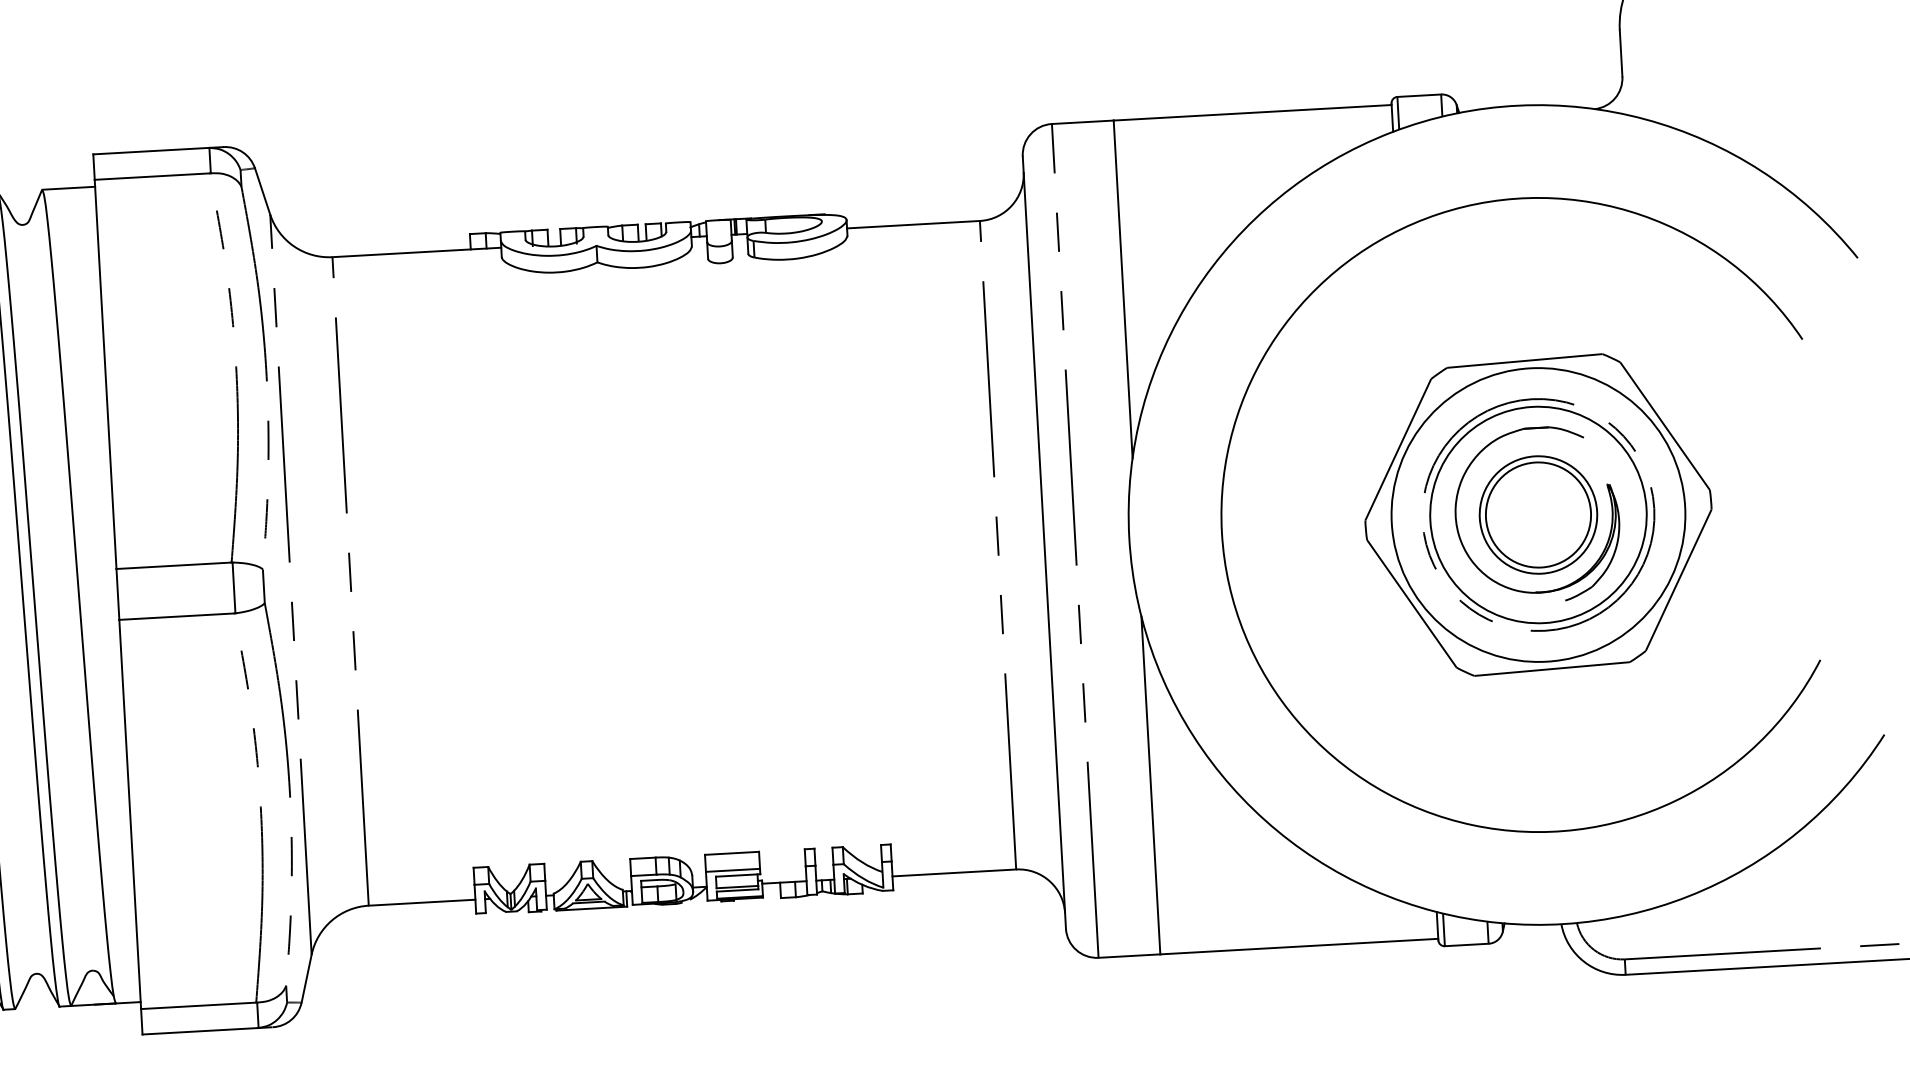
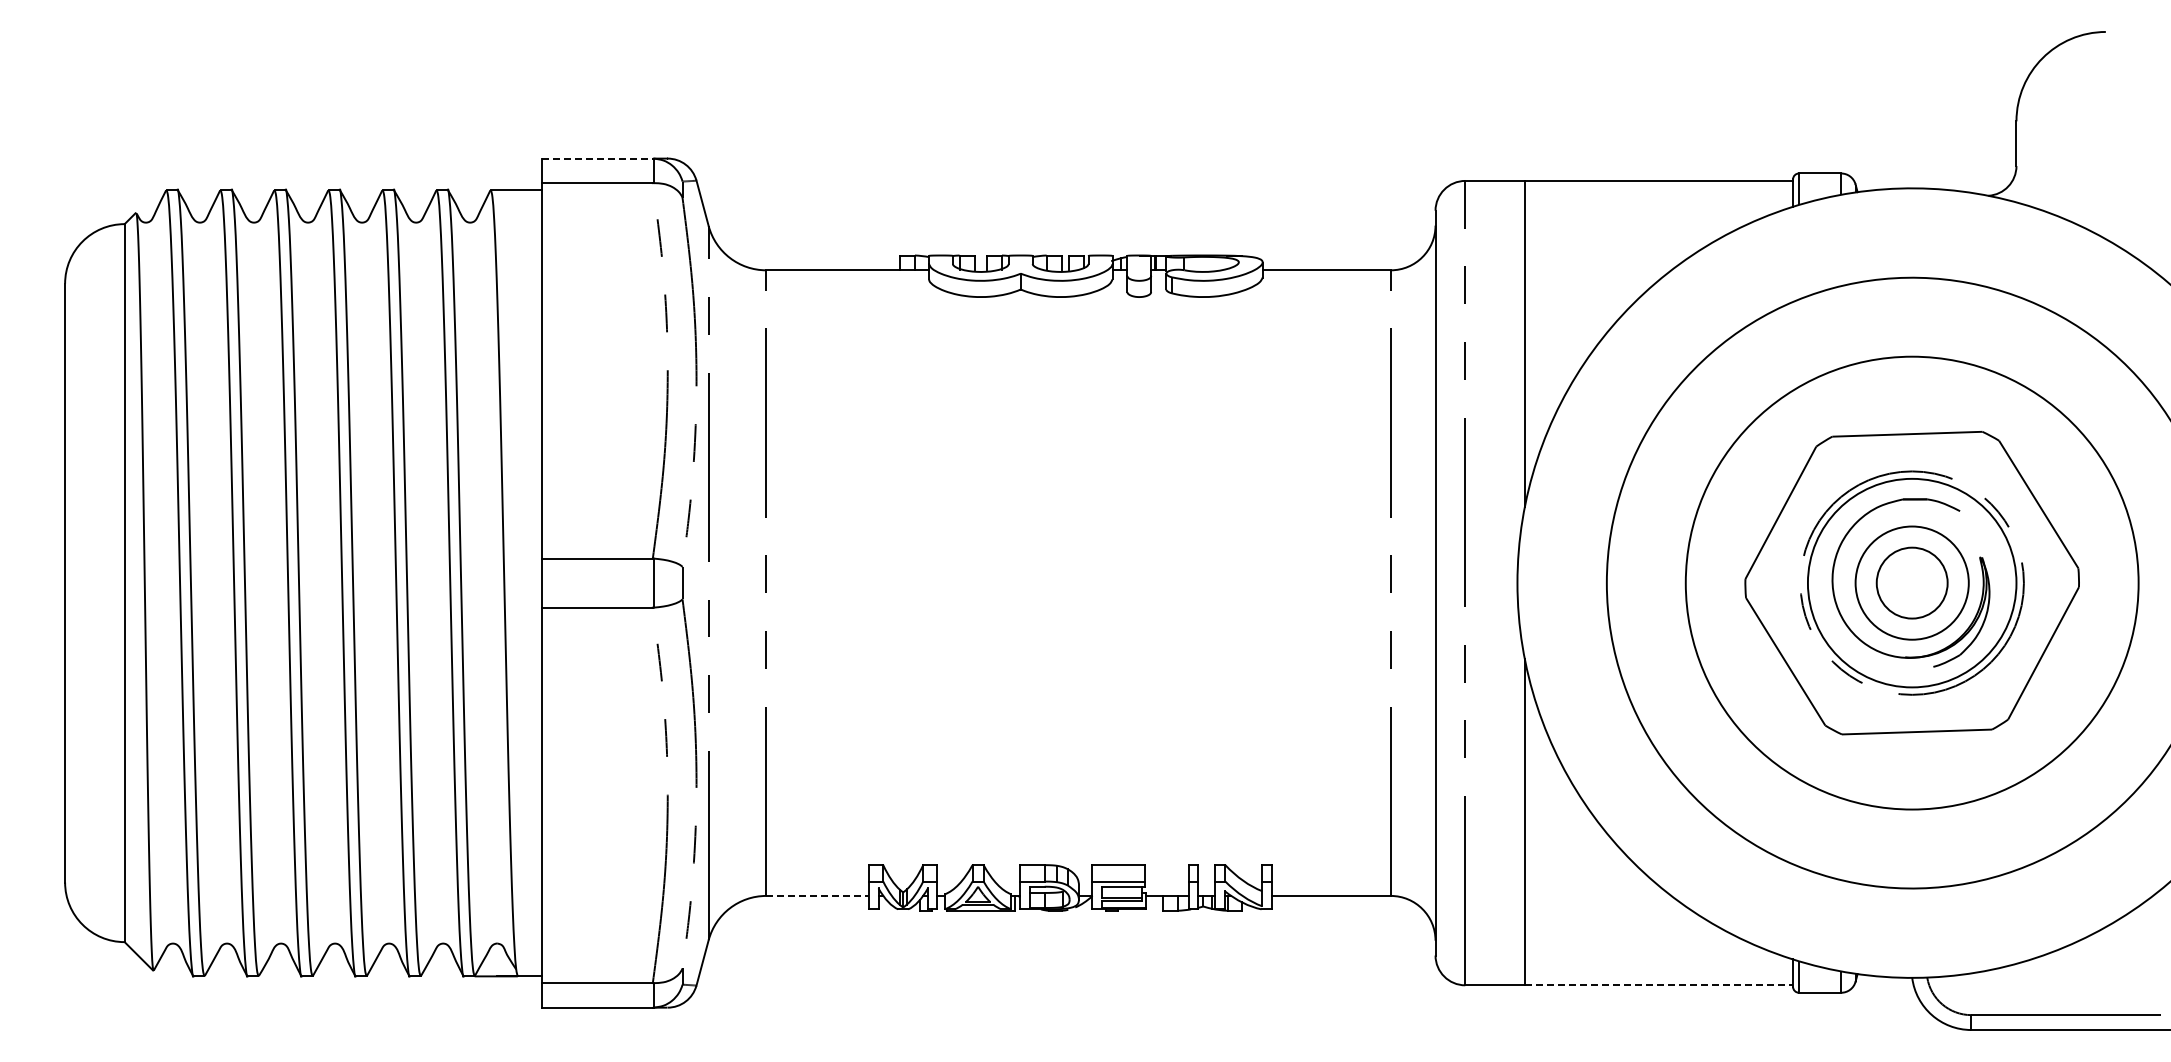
line: (151, 151) -> (597, 158), solid -> dashed
circle: (1537, 514) -> (1911, 582), size x0.7
circle: (1537, 514) -> (1911, 582), size x1.6
line: (422, 902) -> (818, 895), solid -> dashed
line: (1299, 946) -> (1659, 985), solid -> dashed

